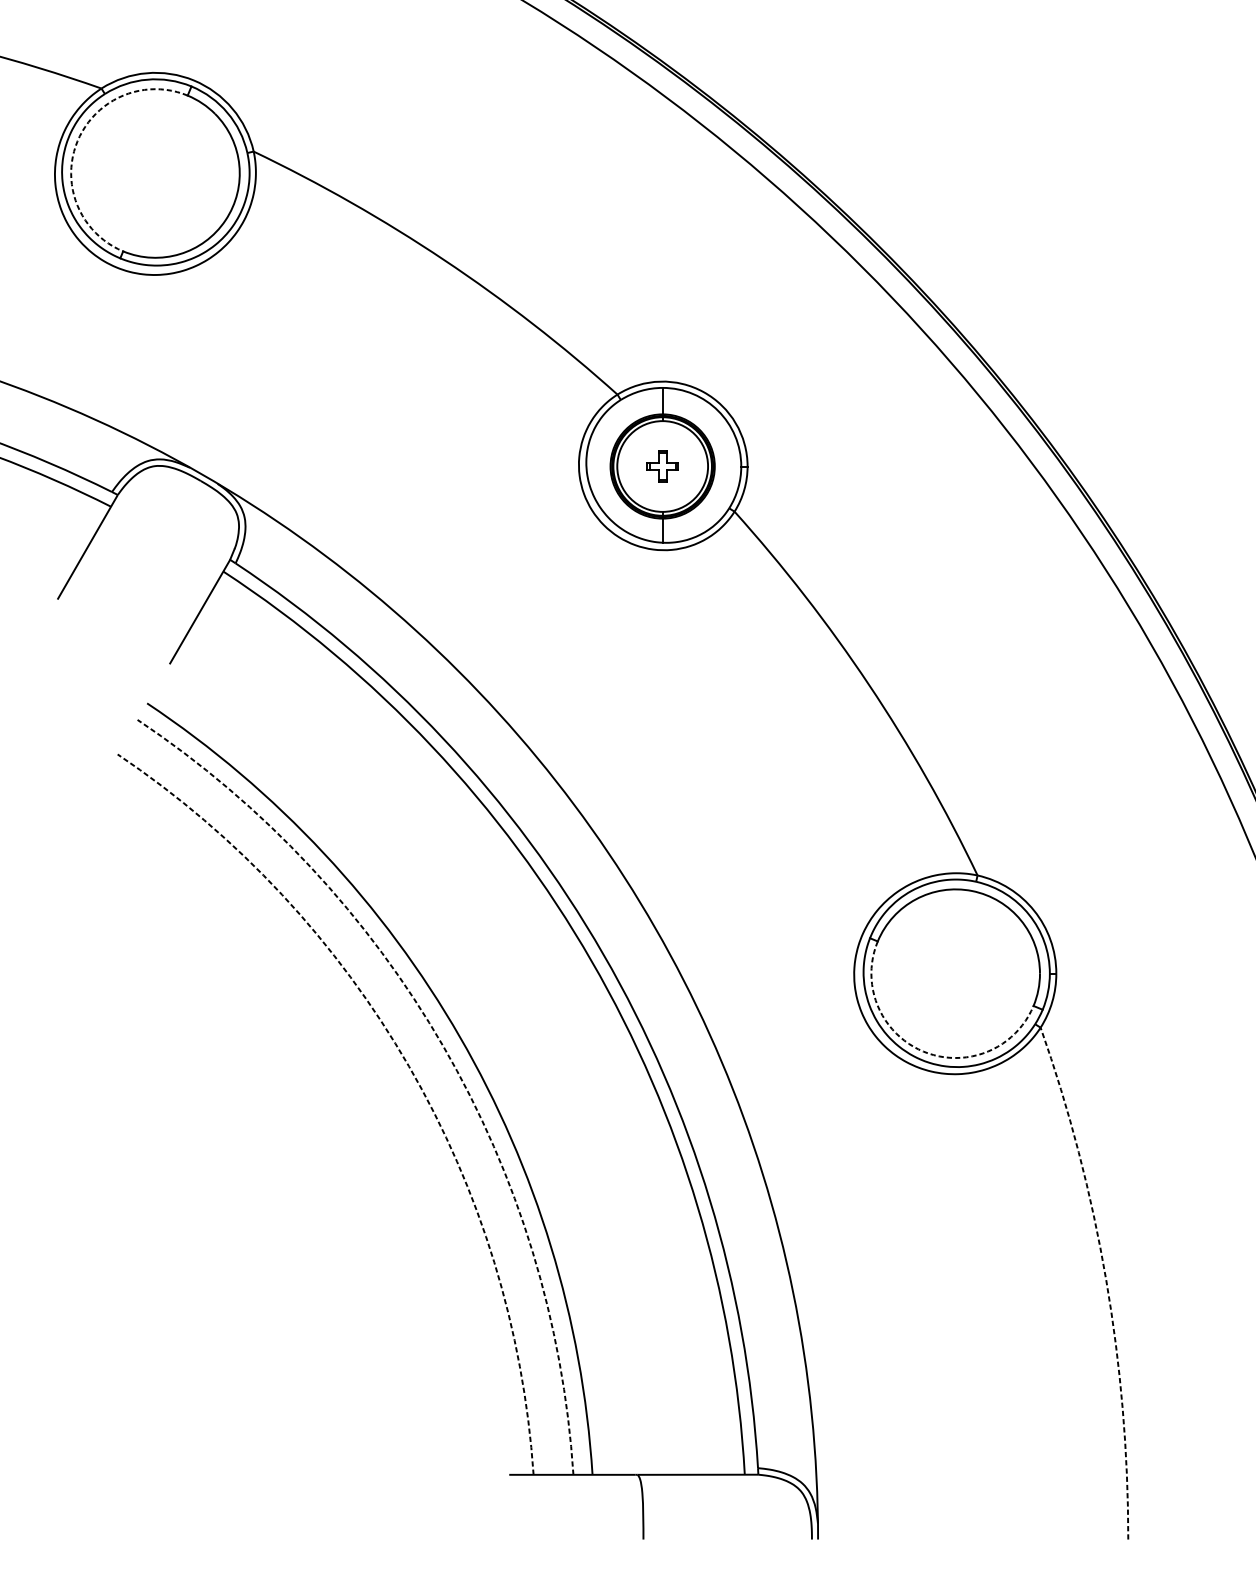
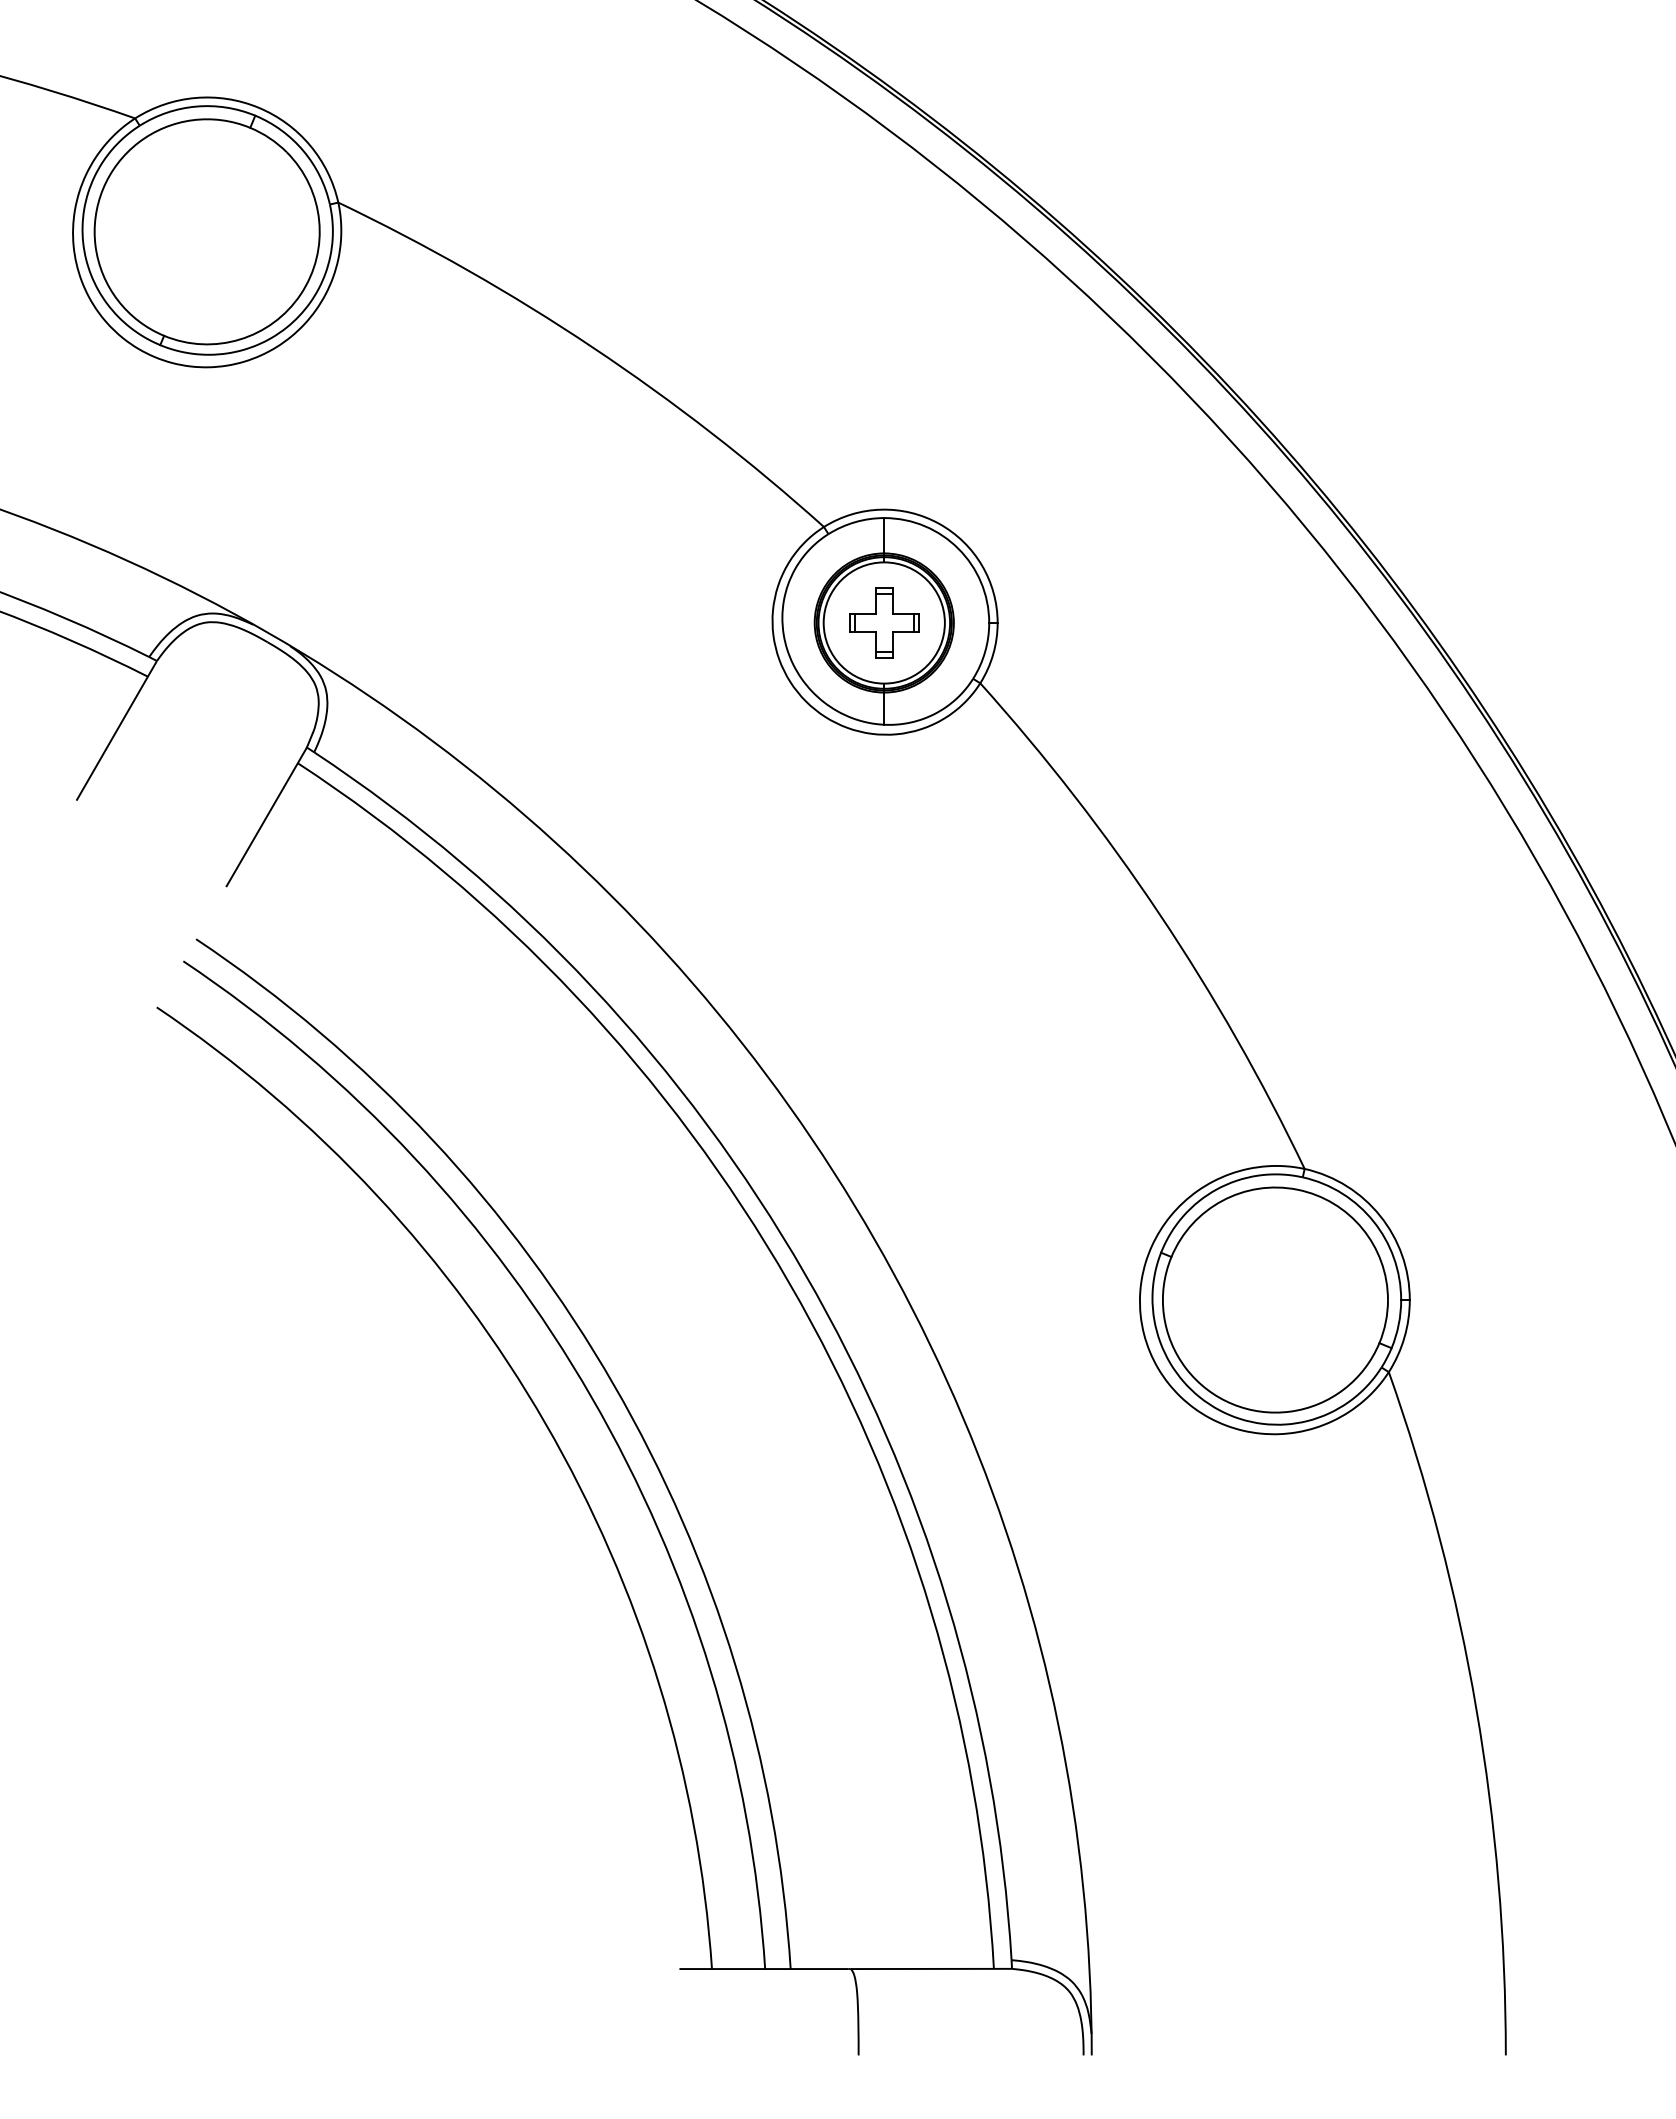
arc: (77, 141) -> (103, 188), dashed -> solid
part: (662, 466) -> (884, 622), size x1.67
arc: (443, 1046) -> (591, 1397), dashed -> solid
arc: (923, 1051) -> (1232, 1404), dashed -> solid
arc: (408, 1066) -> (545, 1423), dashed -> solid
arc: (1106, 1279) -> (1476, 1708), dashed -> solid

